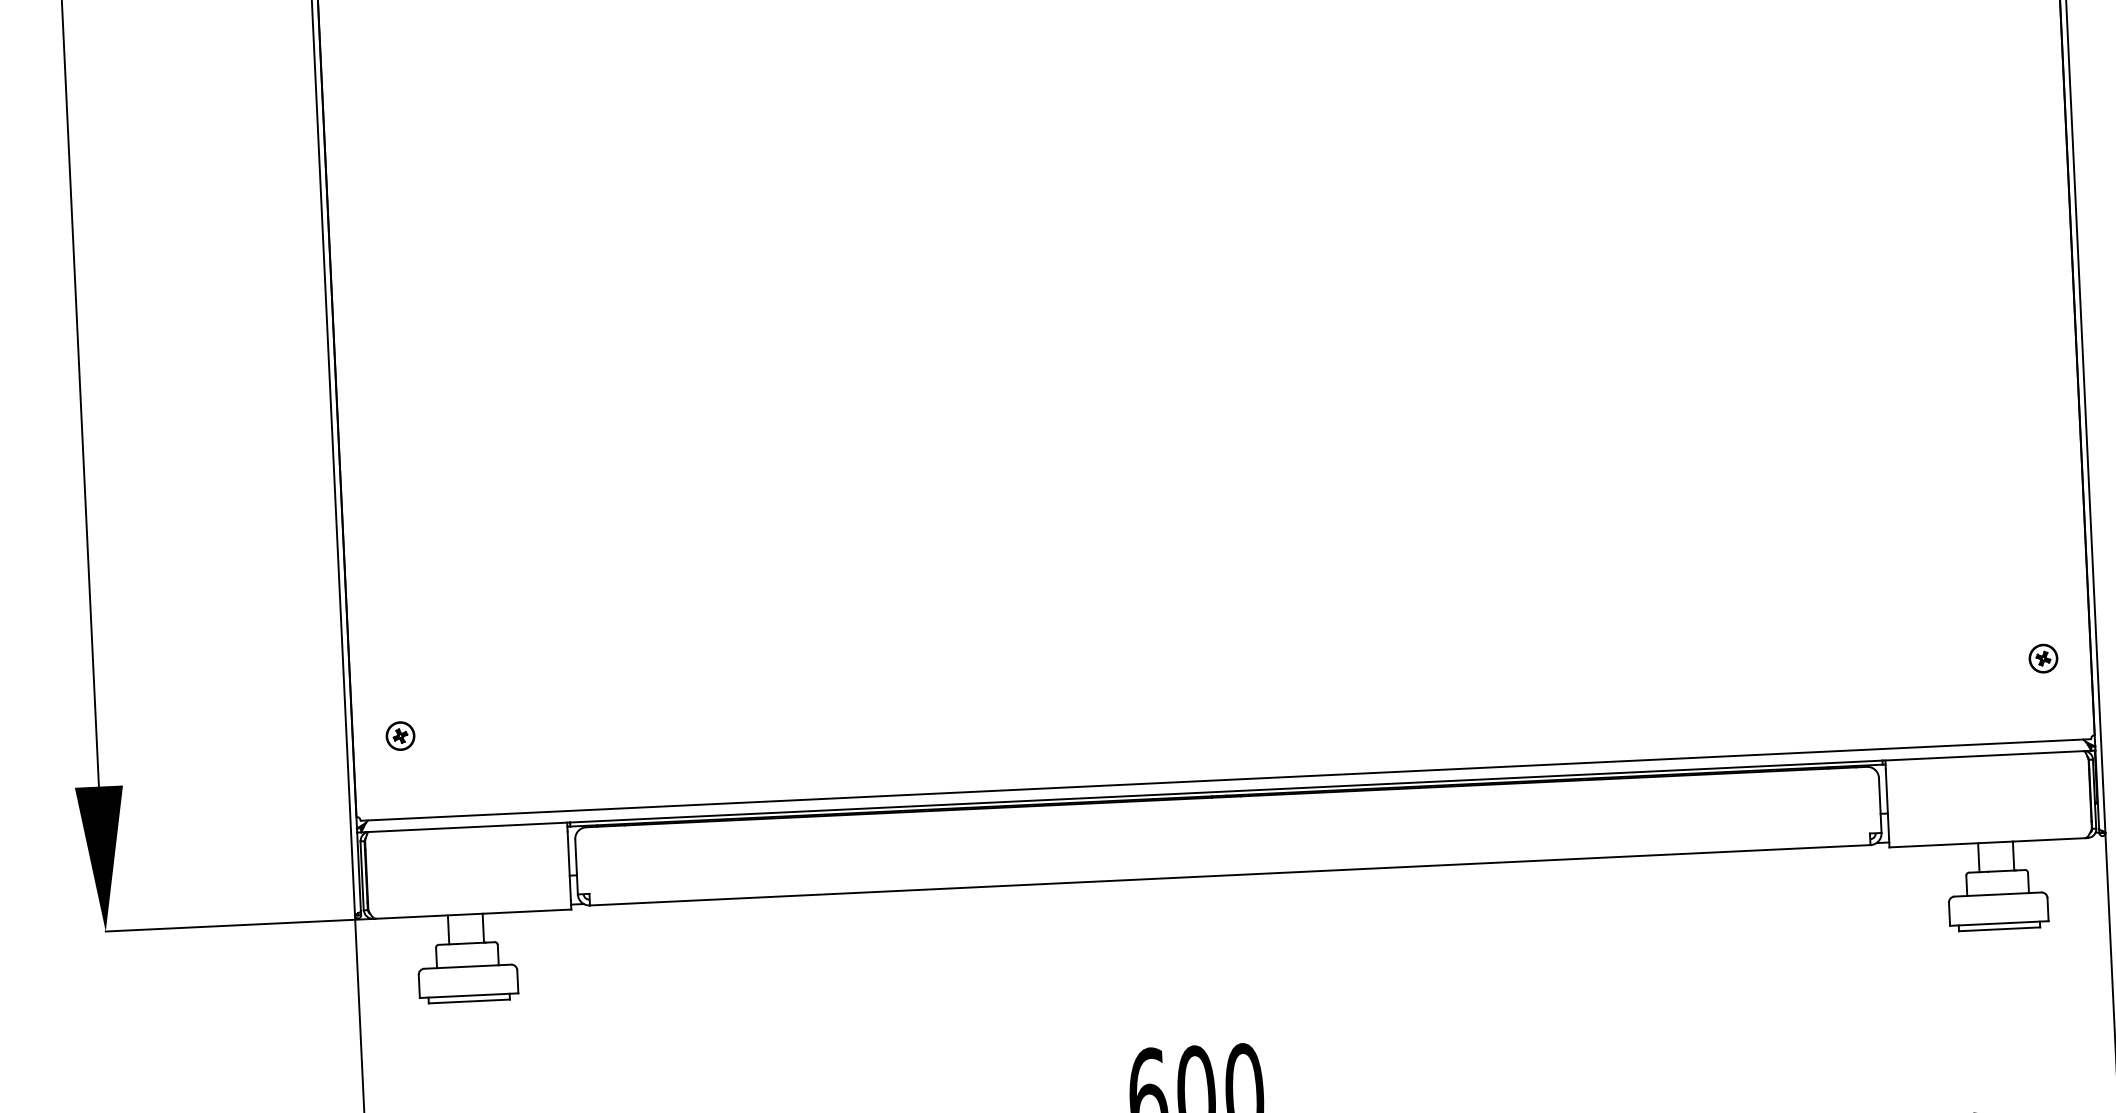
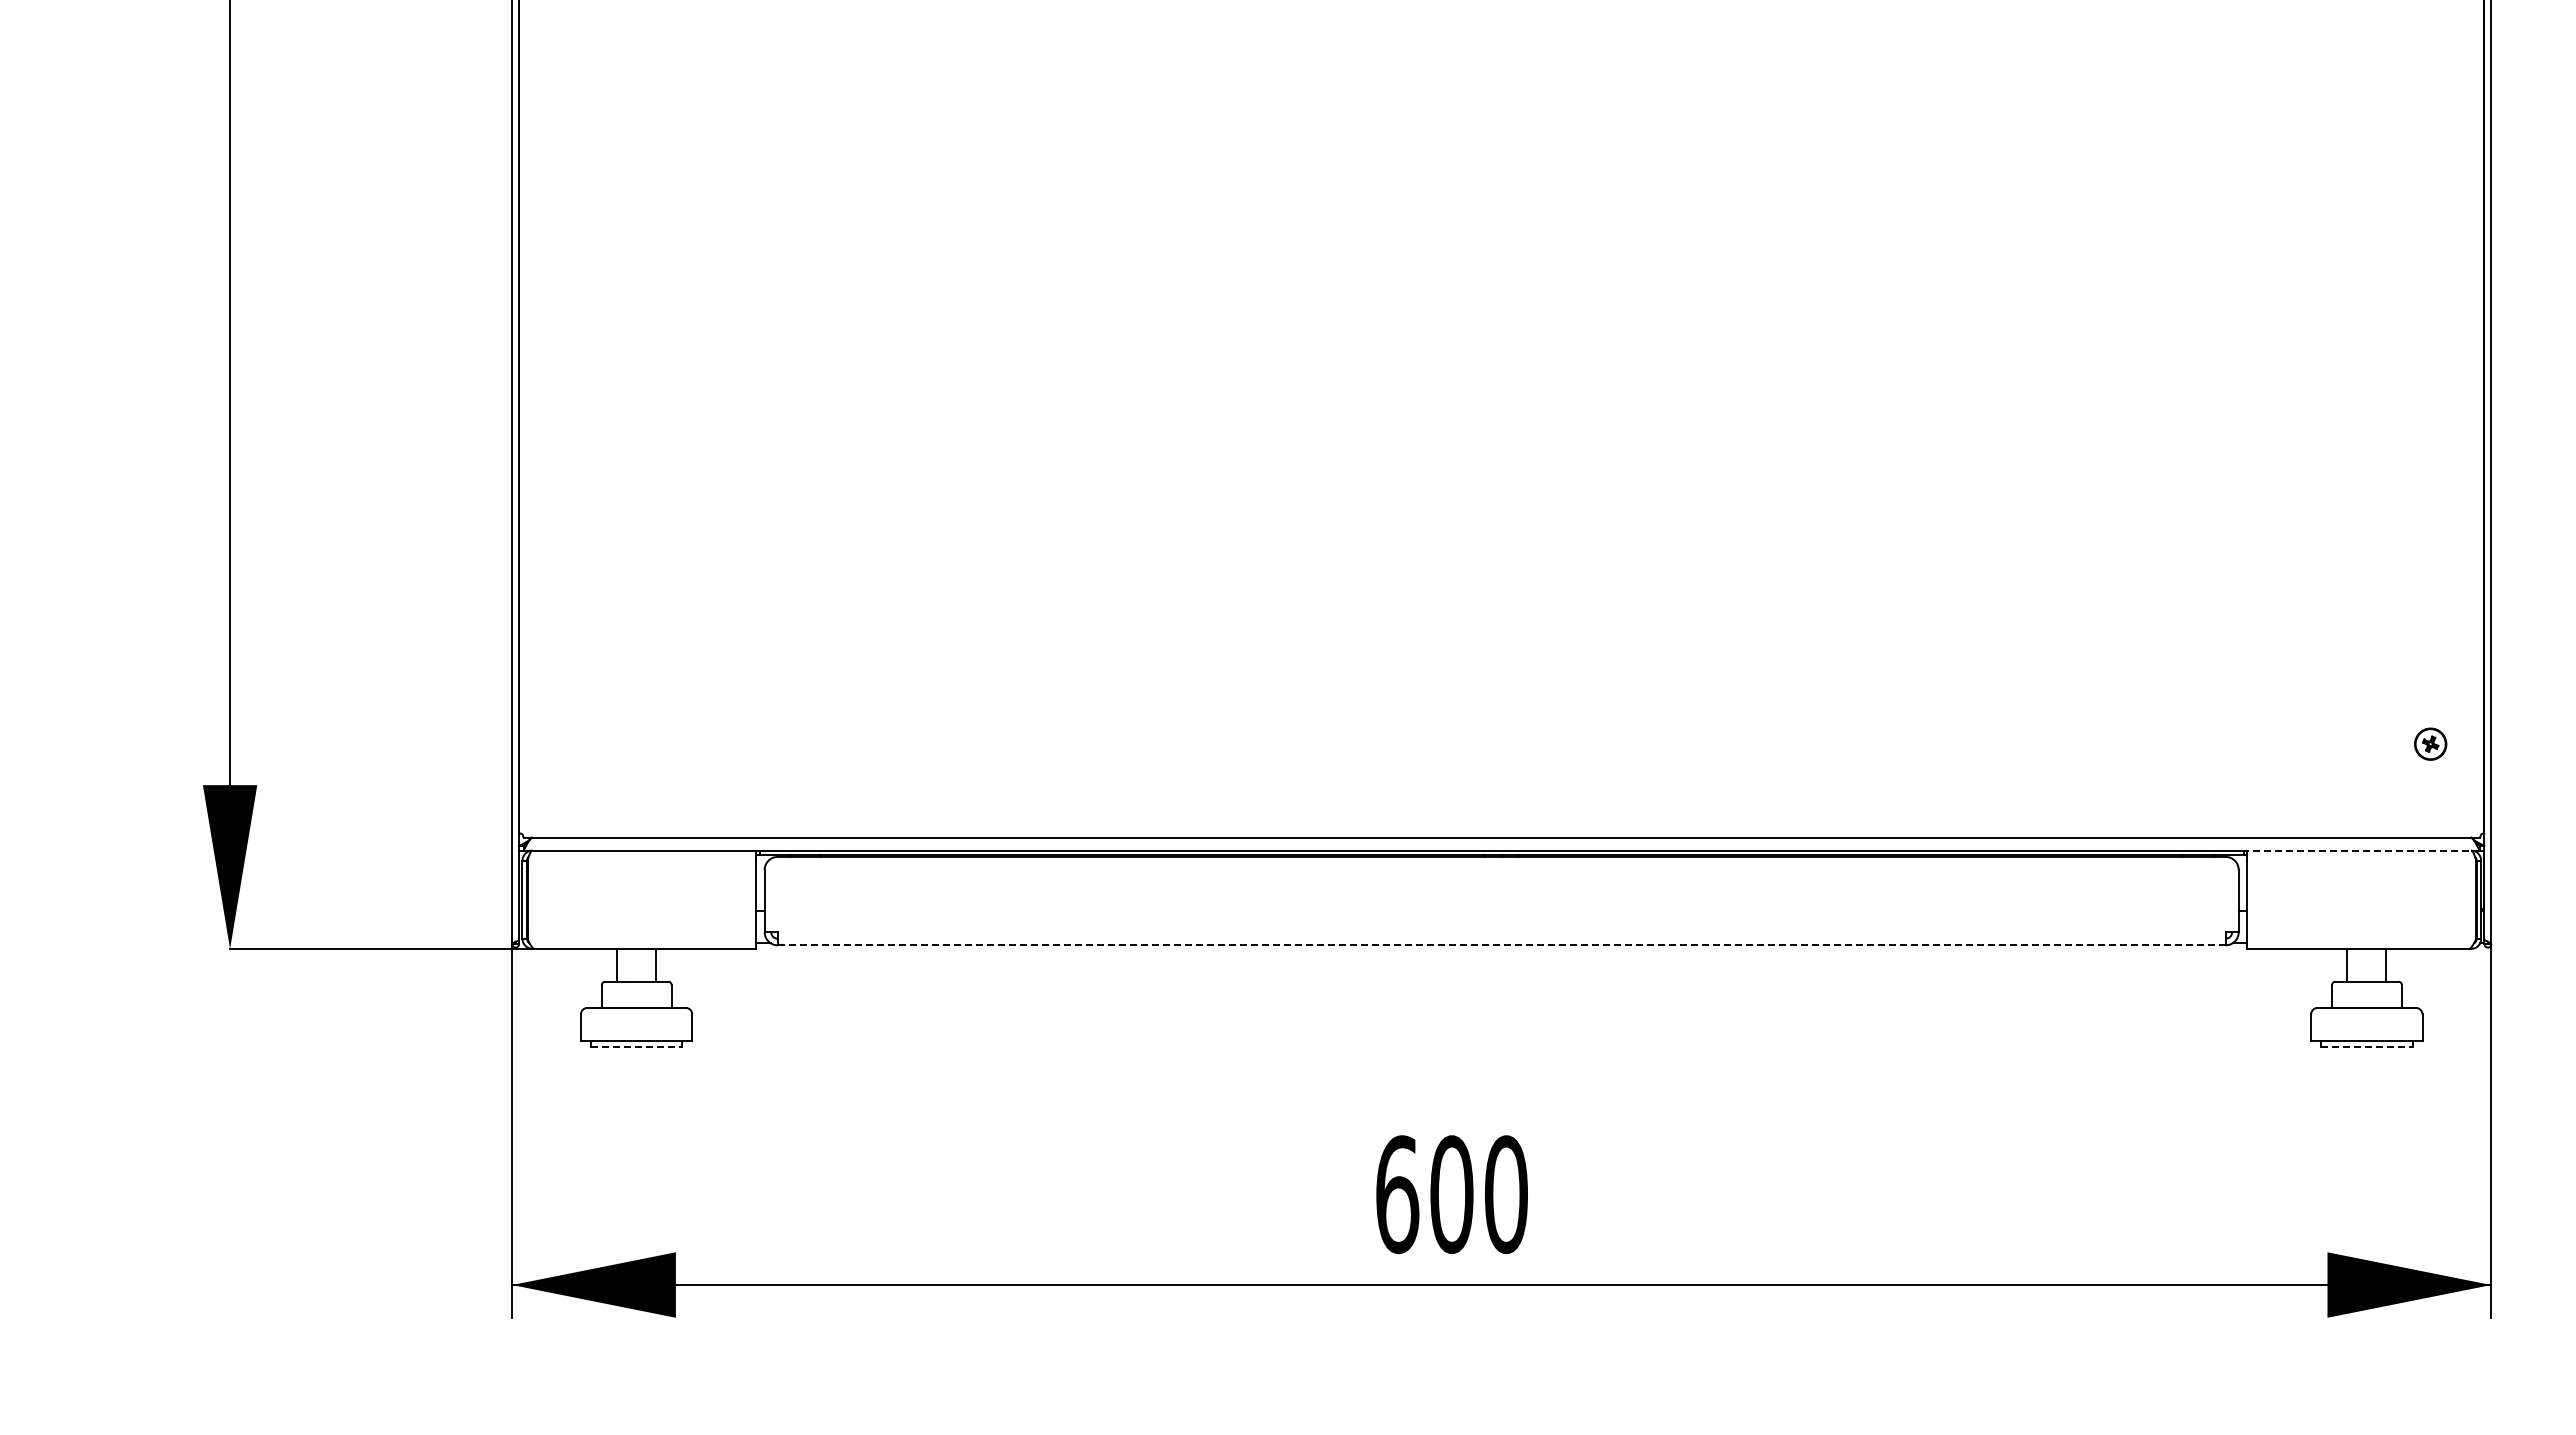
part: (400, 735) -> (572, 743), removed
line: (1986, 755) -> (2361, 850), solid -> dashed
line: (1230, 875) -> (1501, 945), solid -> dashed
line: (1999, 929) -> (2366, 1047), solid -> dashed
line: (469, 1001) -> (636, 1047), solid -> dashed

